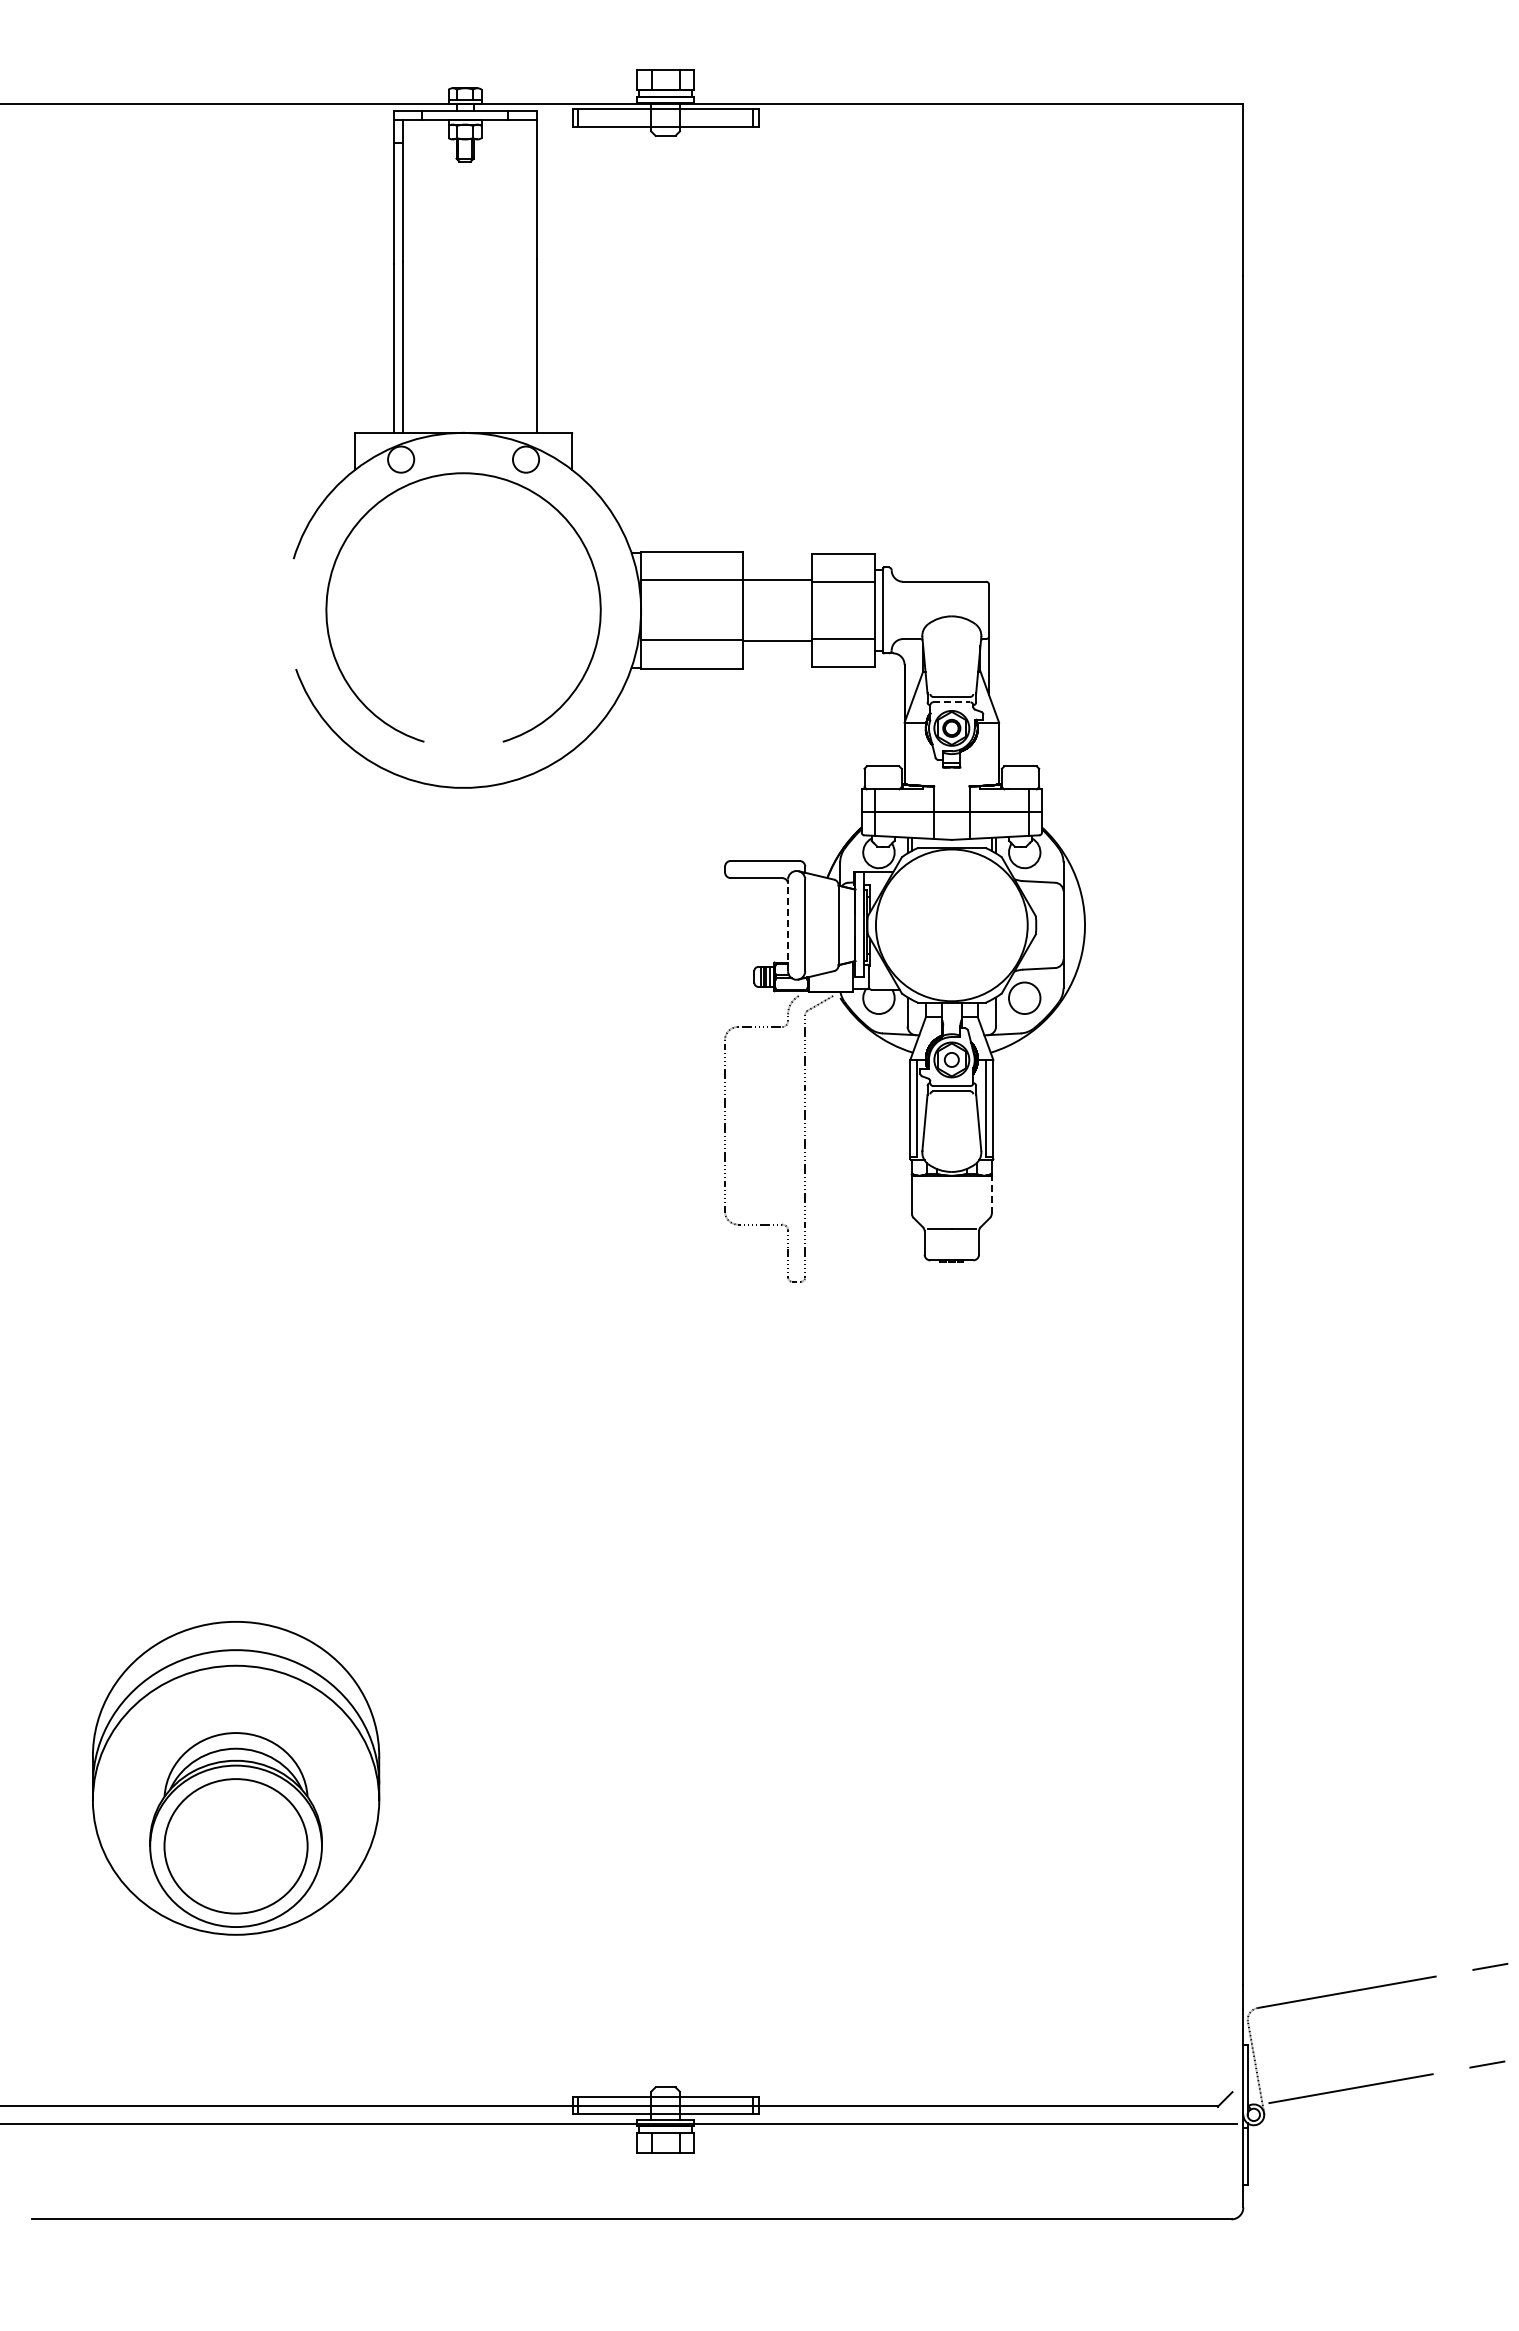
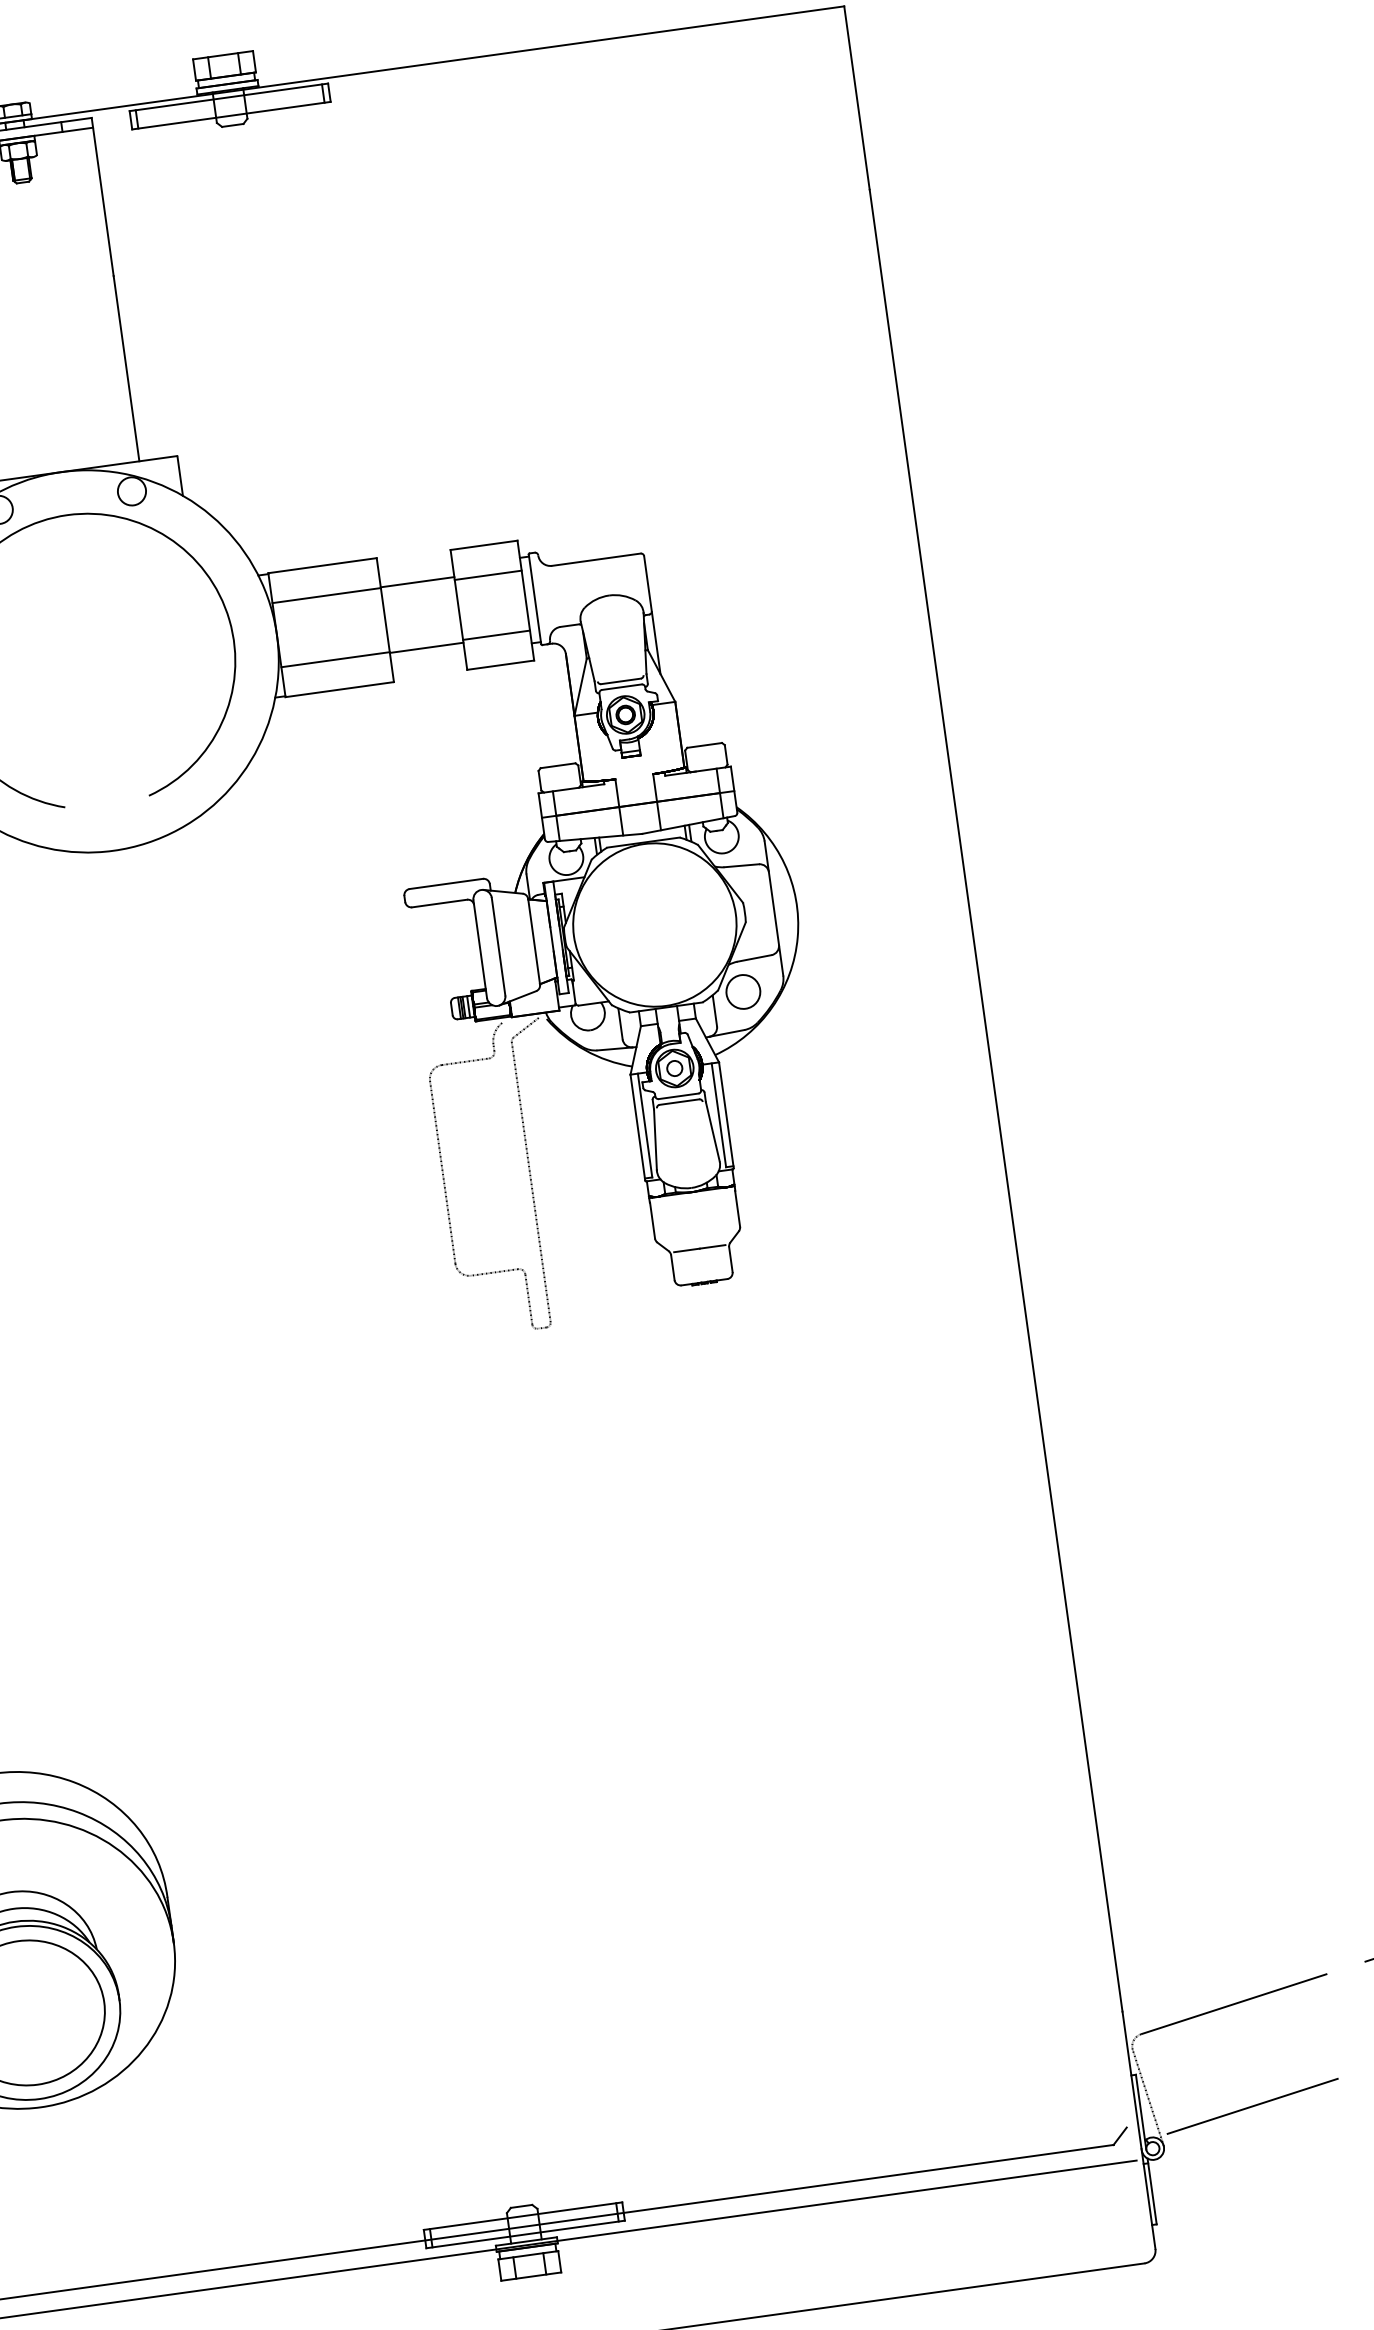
line: (951, 702) -> (621, 687), dashed -> solid
line: (788, 925) -> (480, 949), dashed -> solid
line: (991, 1197) -> (737, 1209), dashed -> solid

